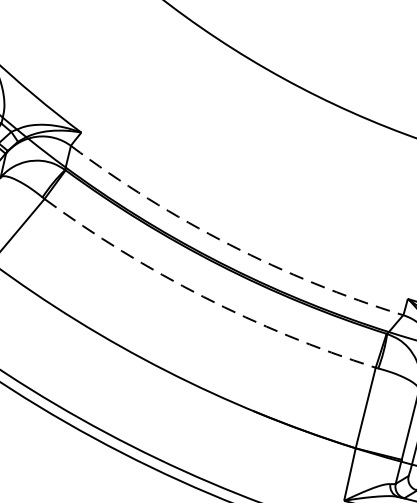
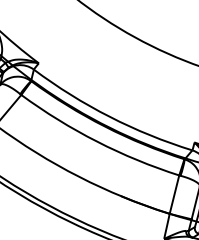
arc: (229, 244) -> (109, 116), dashed -> solid
arc: (204, 296) -> (97, 141), dashed -> solid

